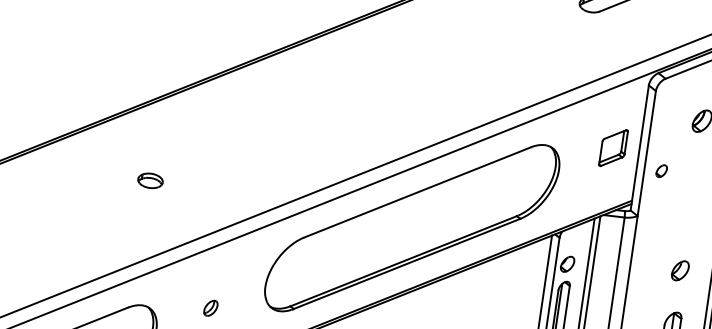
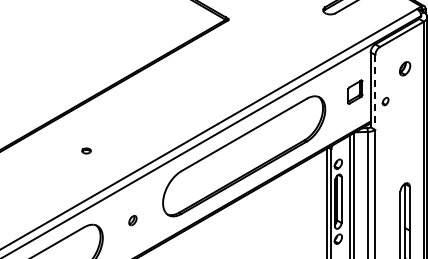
line: (646, 155) -> (375, 93), solid -> dashed
part: (150, 180) -> (86, 150), size x0.6
part: (679, 270) -> (404, 158), removed

